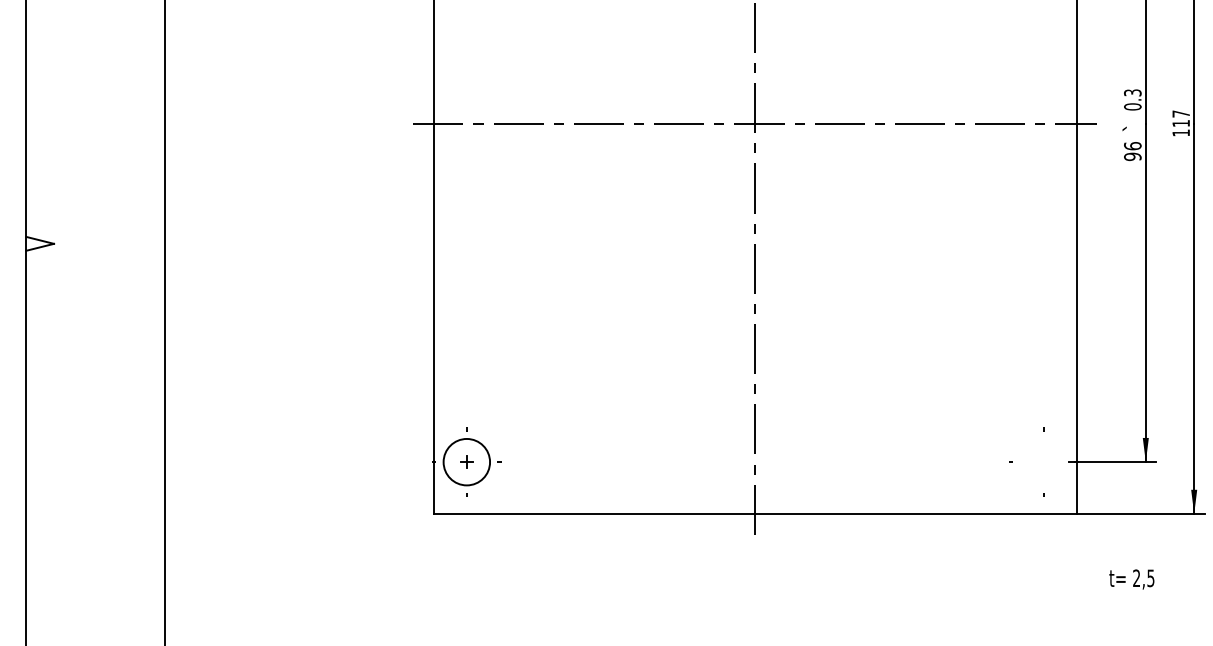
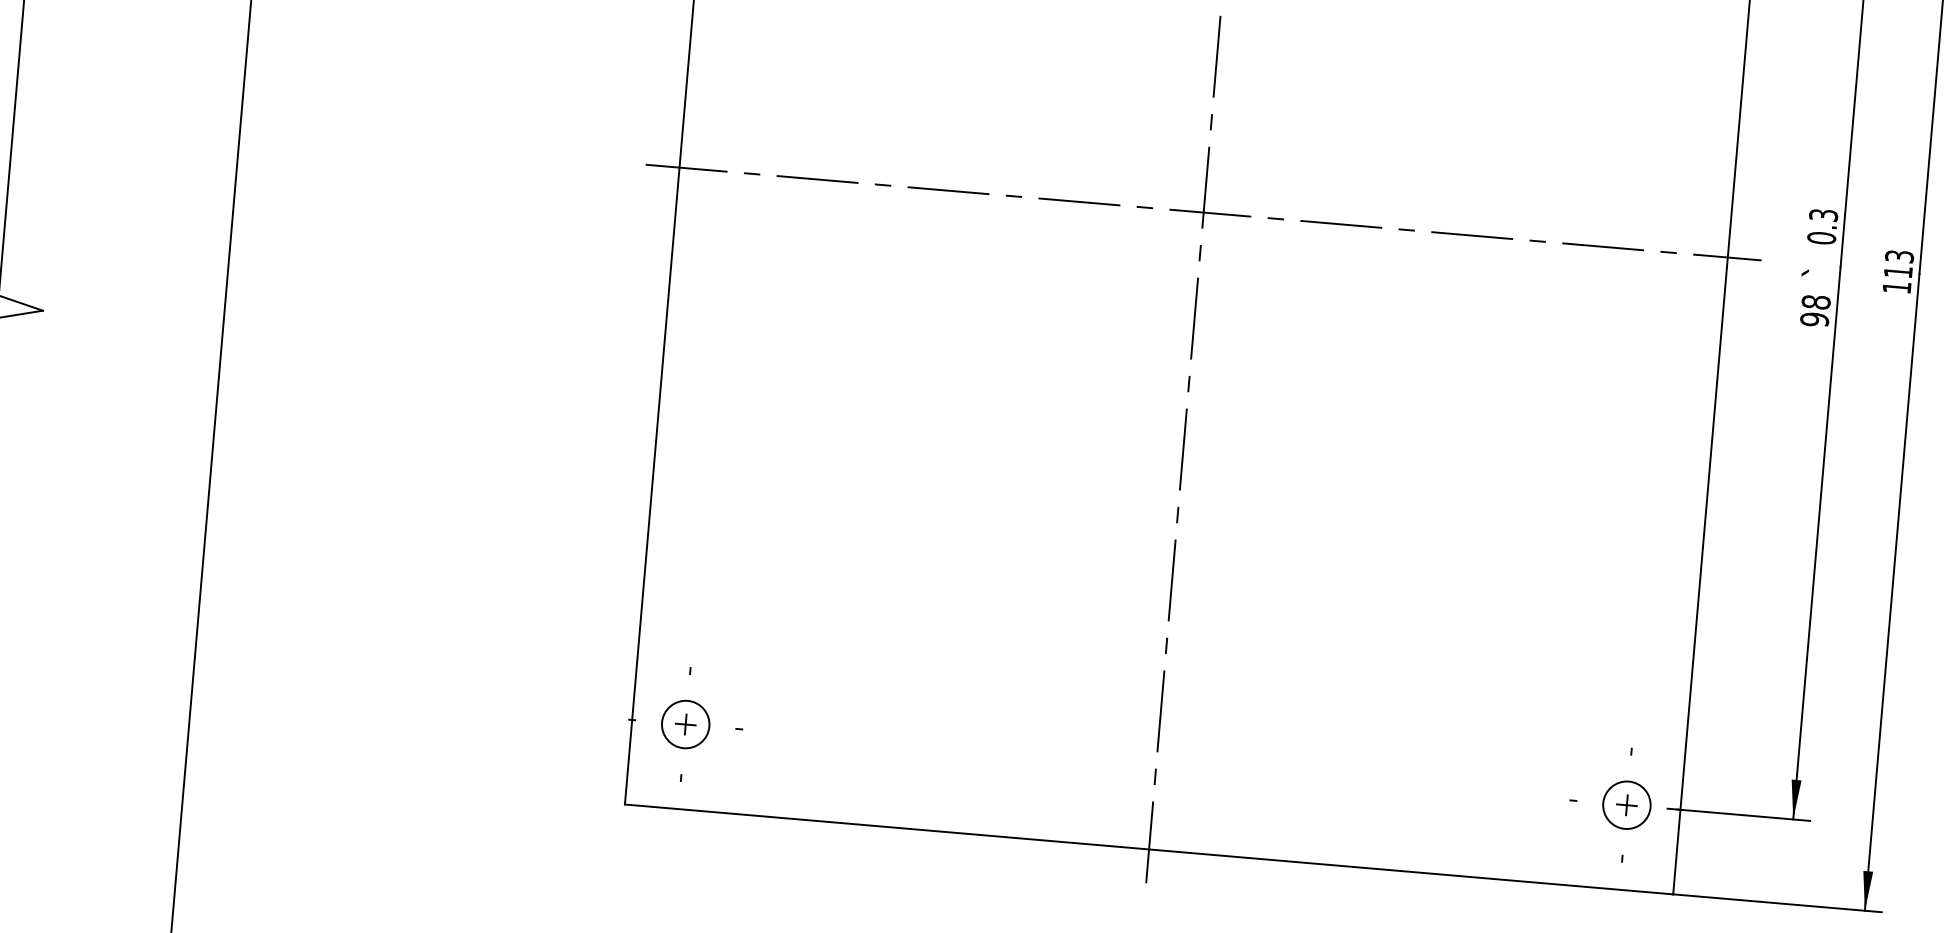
text: (1181, 113) -> (1900, 255), 117 -> 113
text: (1132, 146) -> (1815, 302), 96 -> 98
circle: (466, 461) -> (685, 723), size x0.62
part: (1043, 461) -> (1626, 804), added

